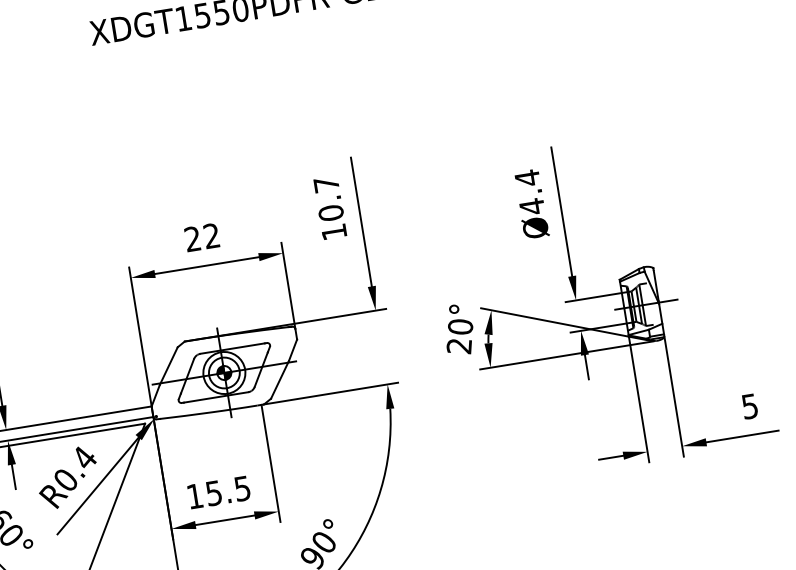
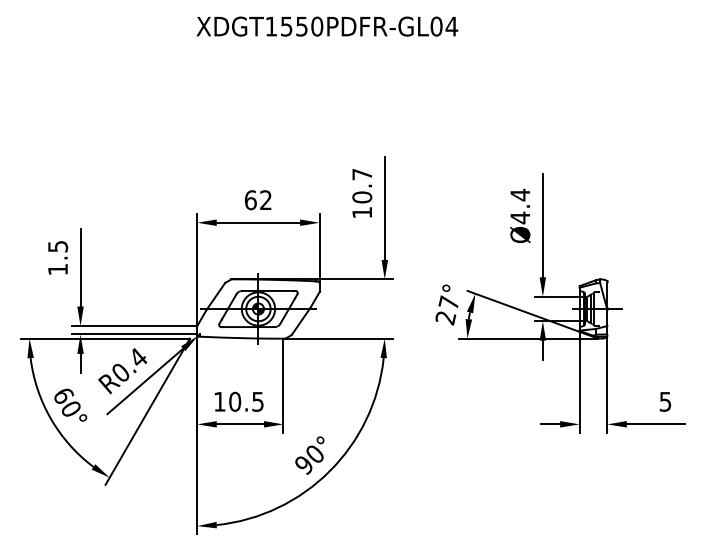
text: (192, 239) -> (250, 200), 22 -> 62
text: (459, 326) -> (448, 302), 20° -> 27°
text: (214, 492) -> (235, 401), 15.5 -> 10.5

